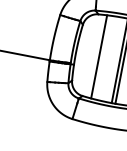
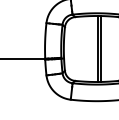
line: (98, 56) -> (81, 48), removed

